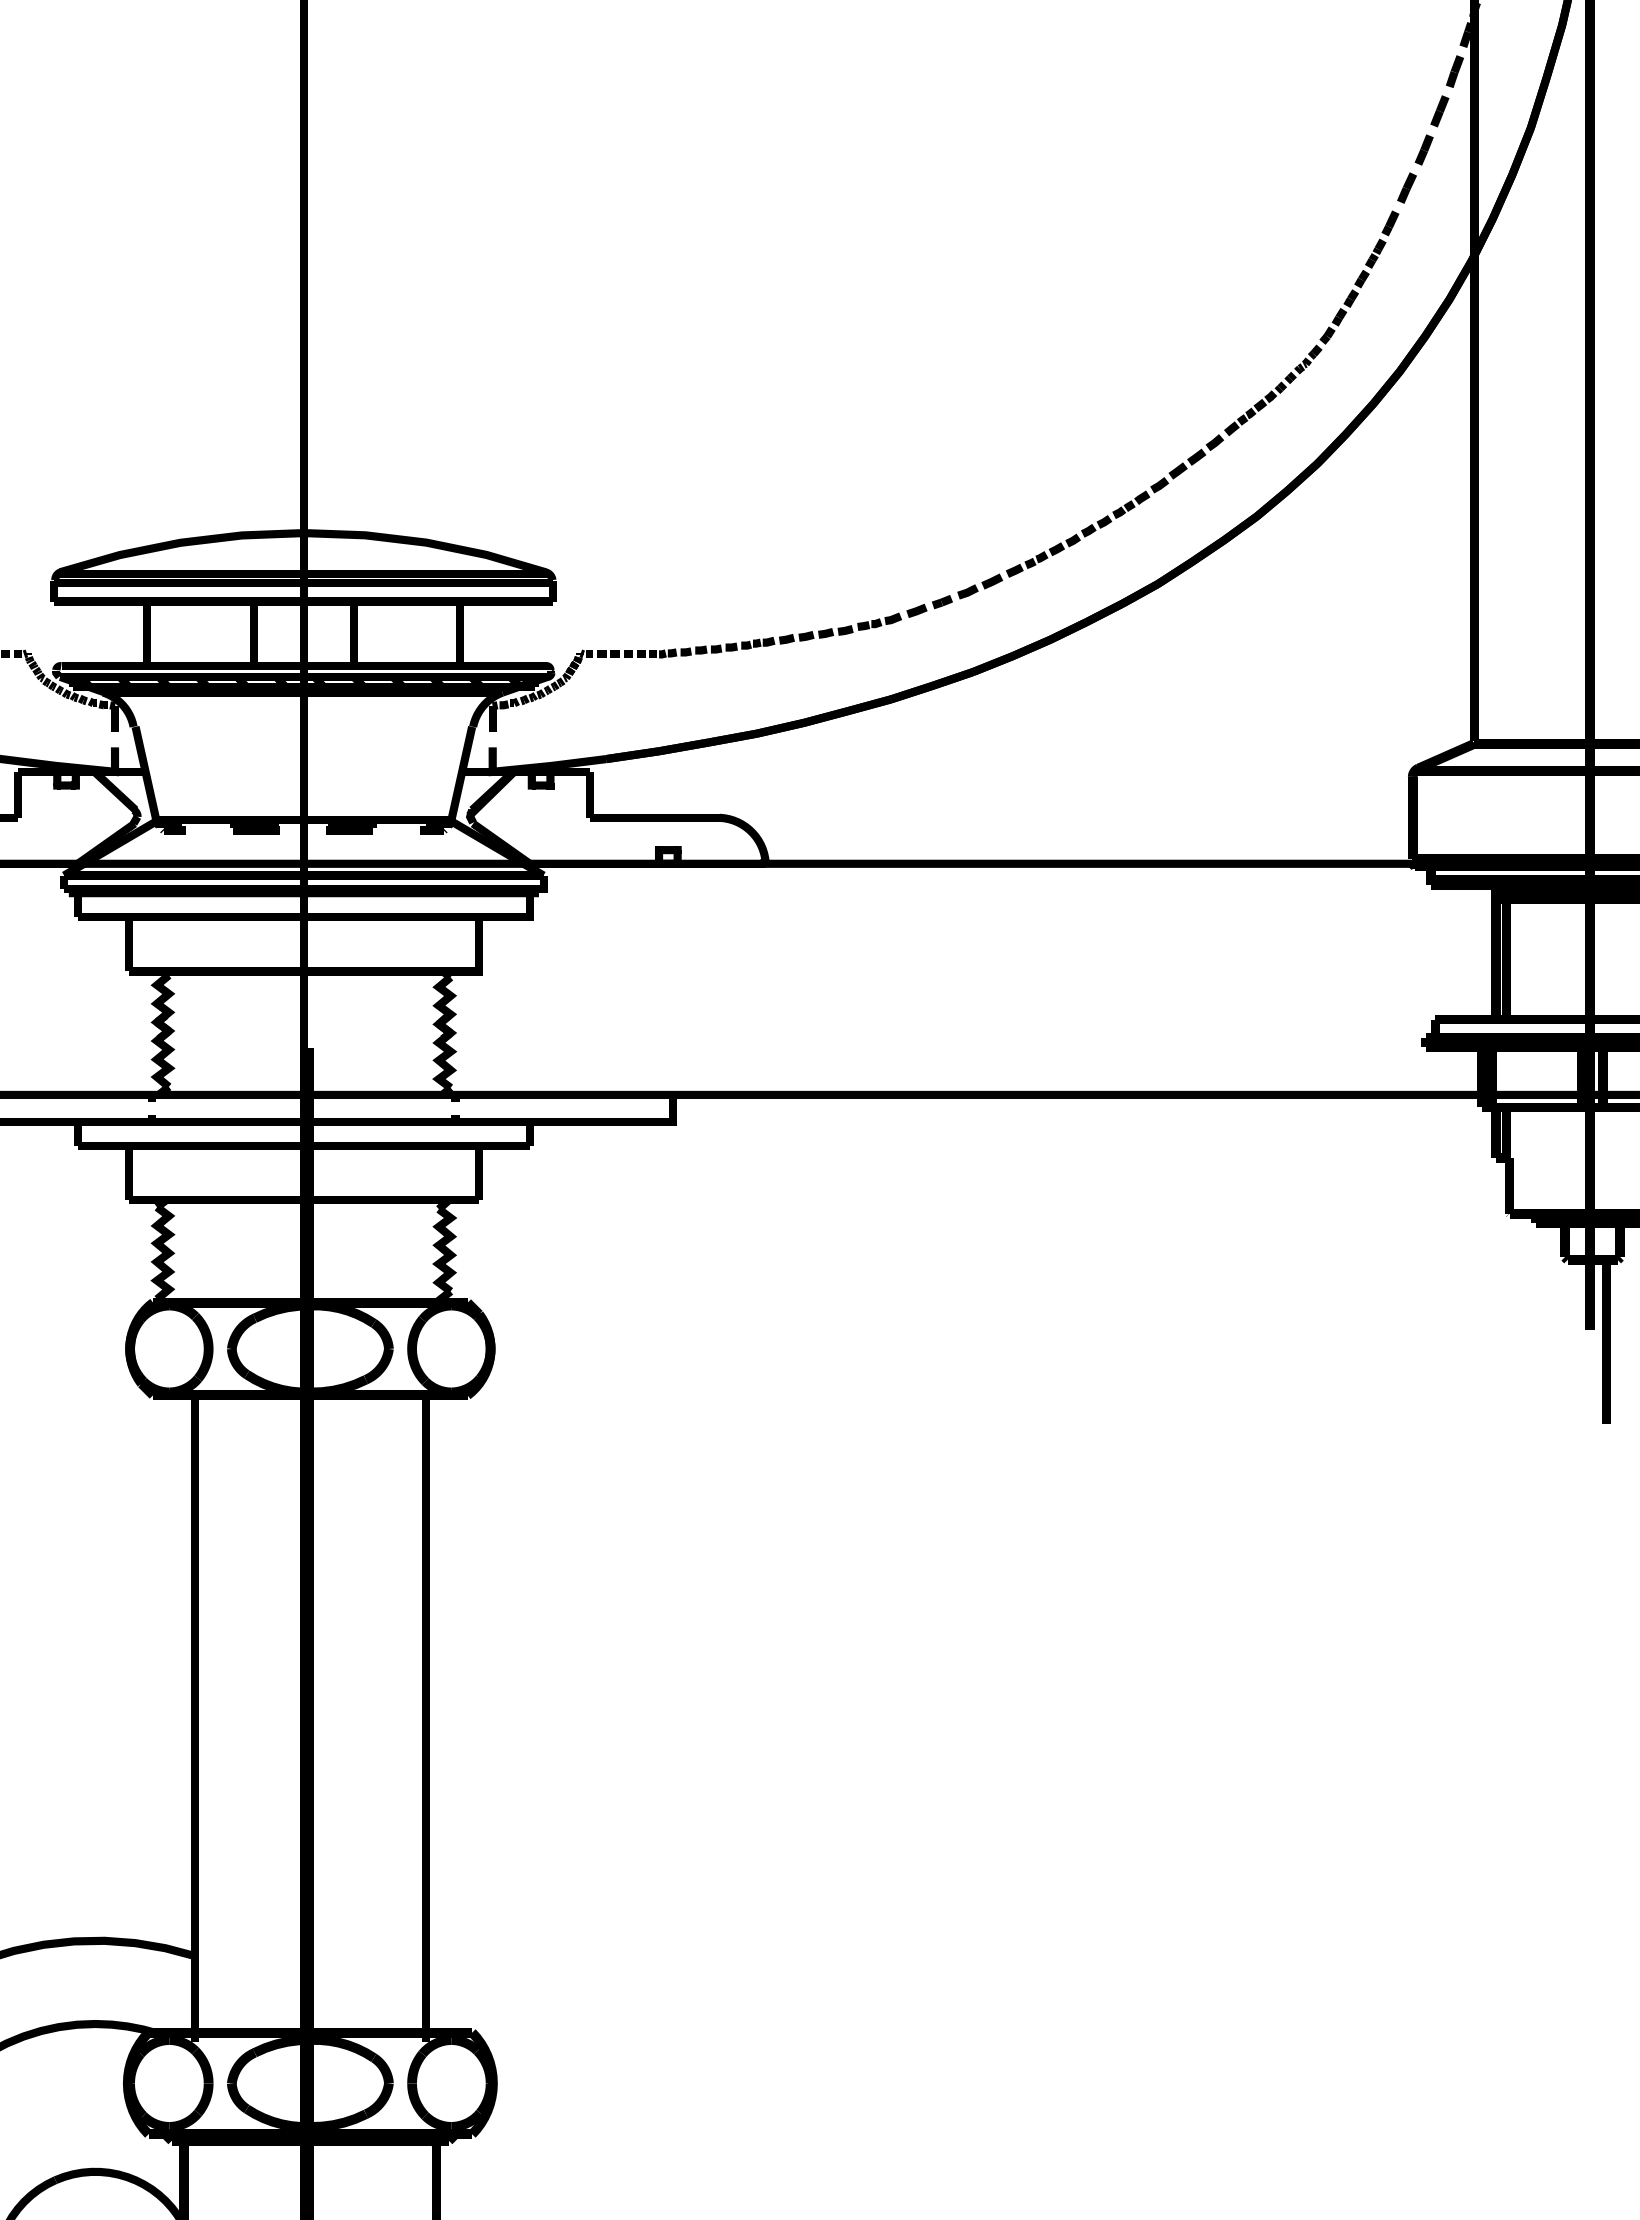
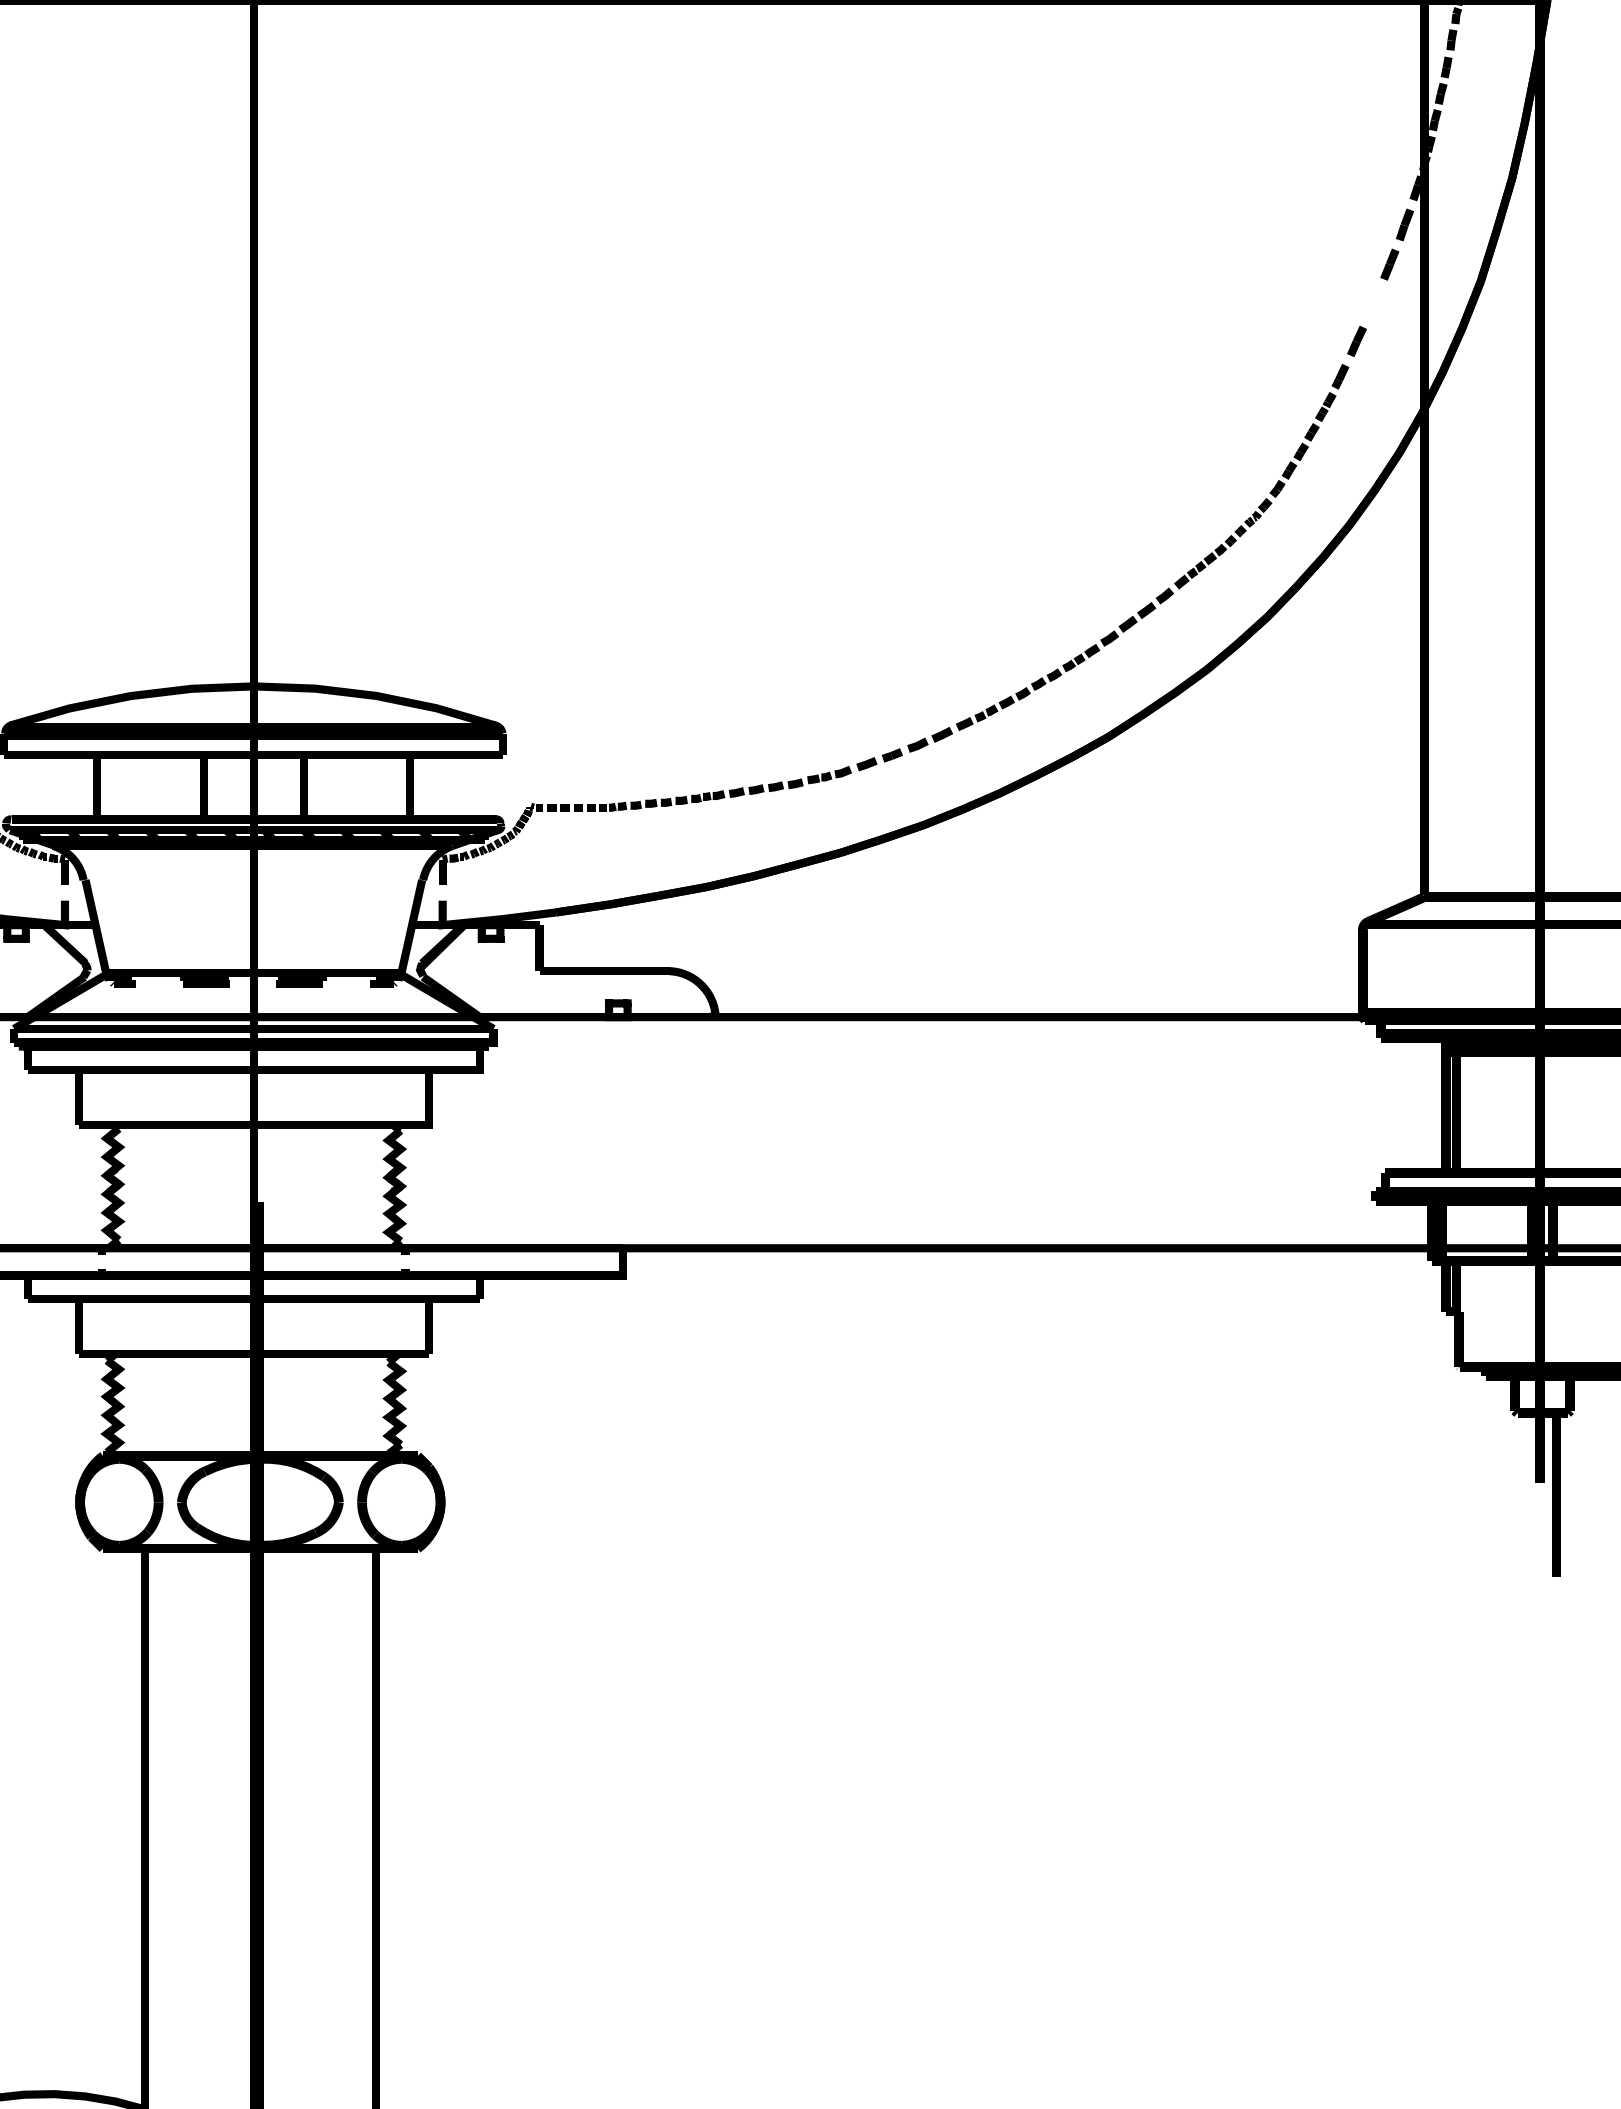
part: (1423, 149) -> (1373, 302), removed

